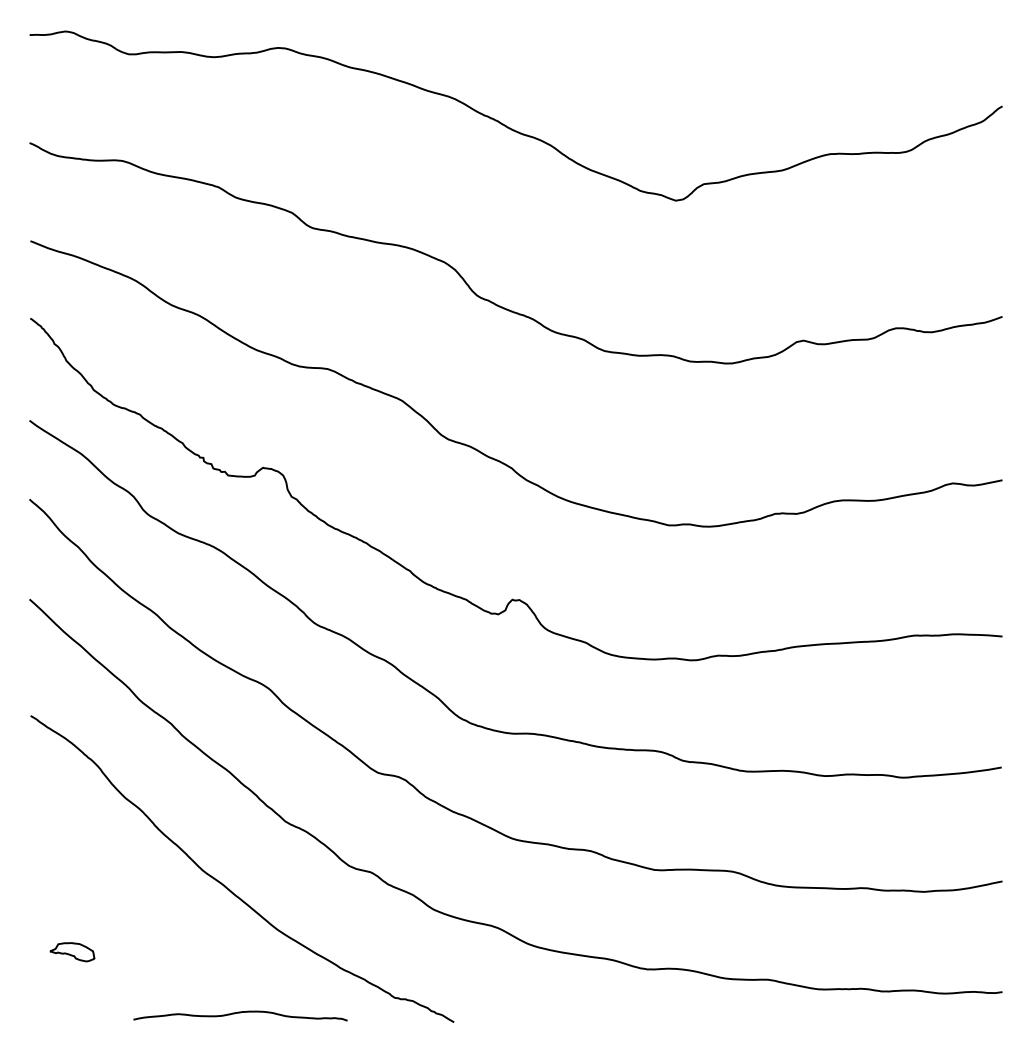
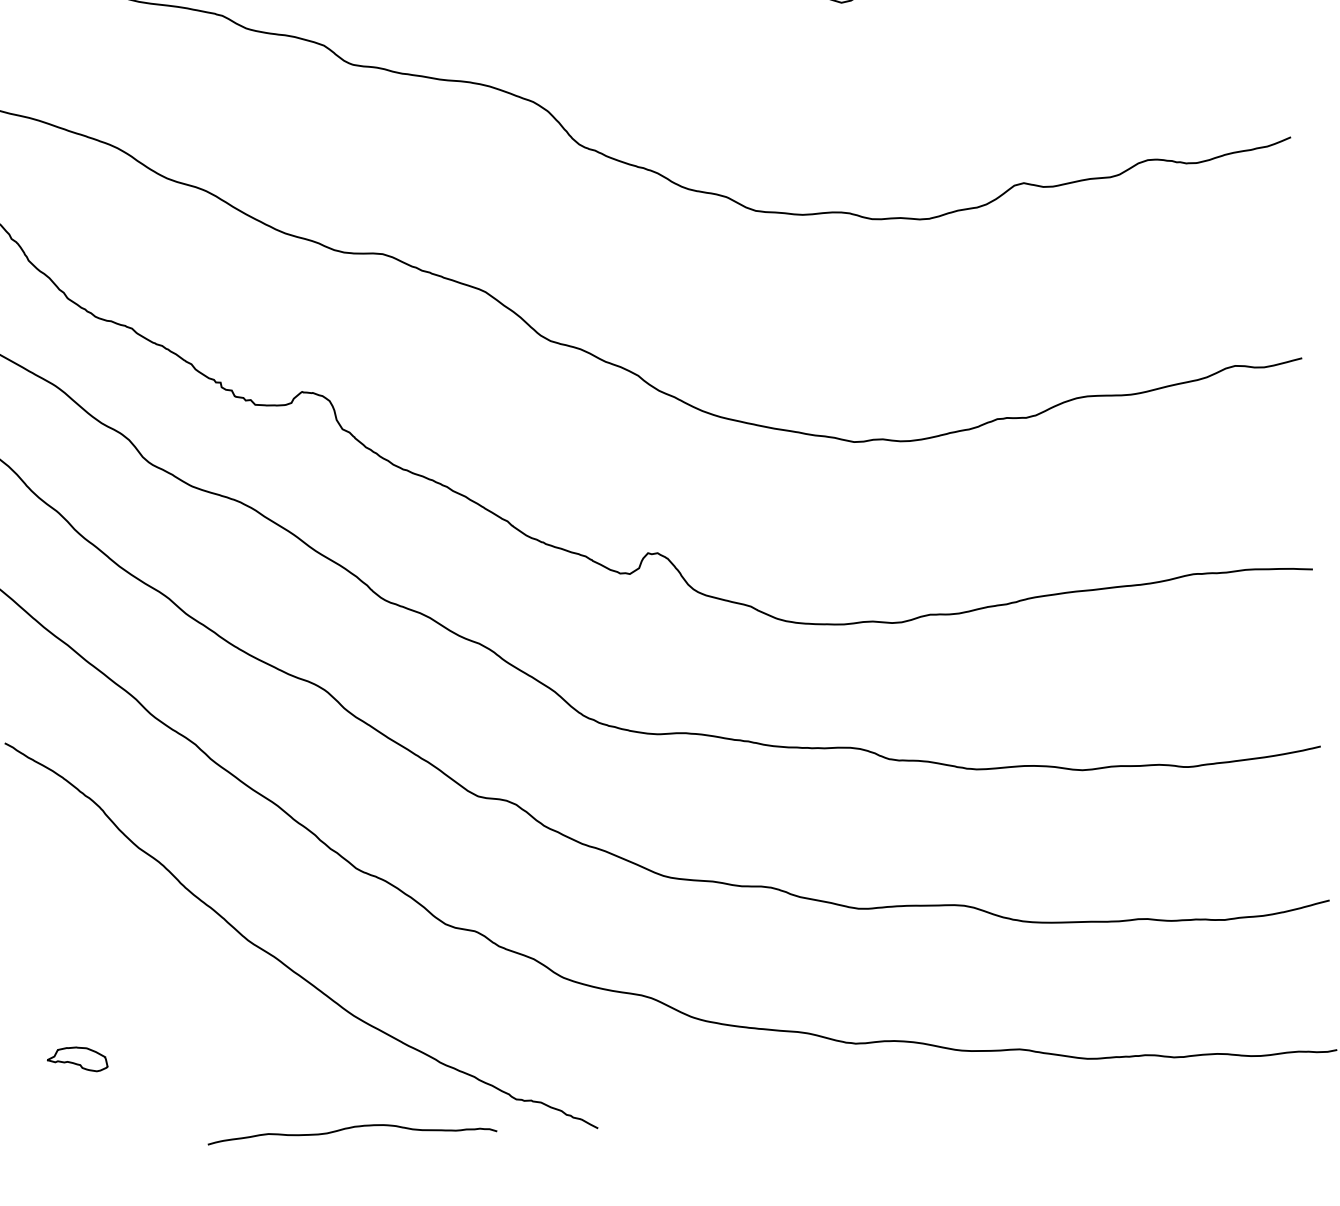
curve: (240, 1013) -> (352, 1128), moved

